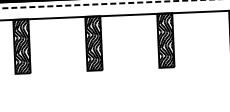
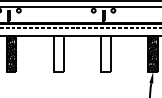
hatch: (165, 39) -> (105, 53), removed
hatch: (93, 42) -> (58, 53), removed

